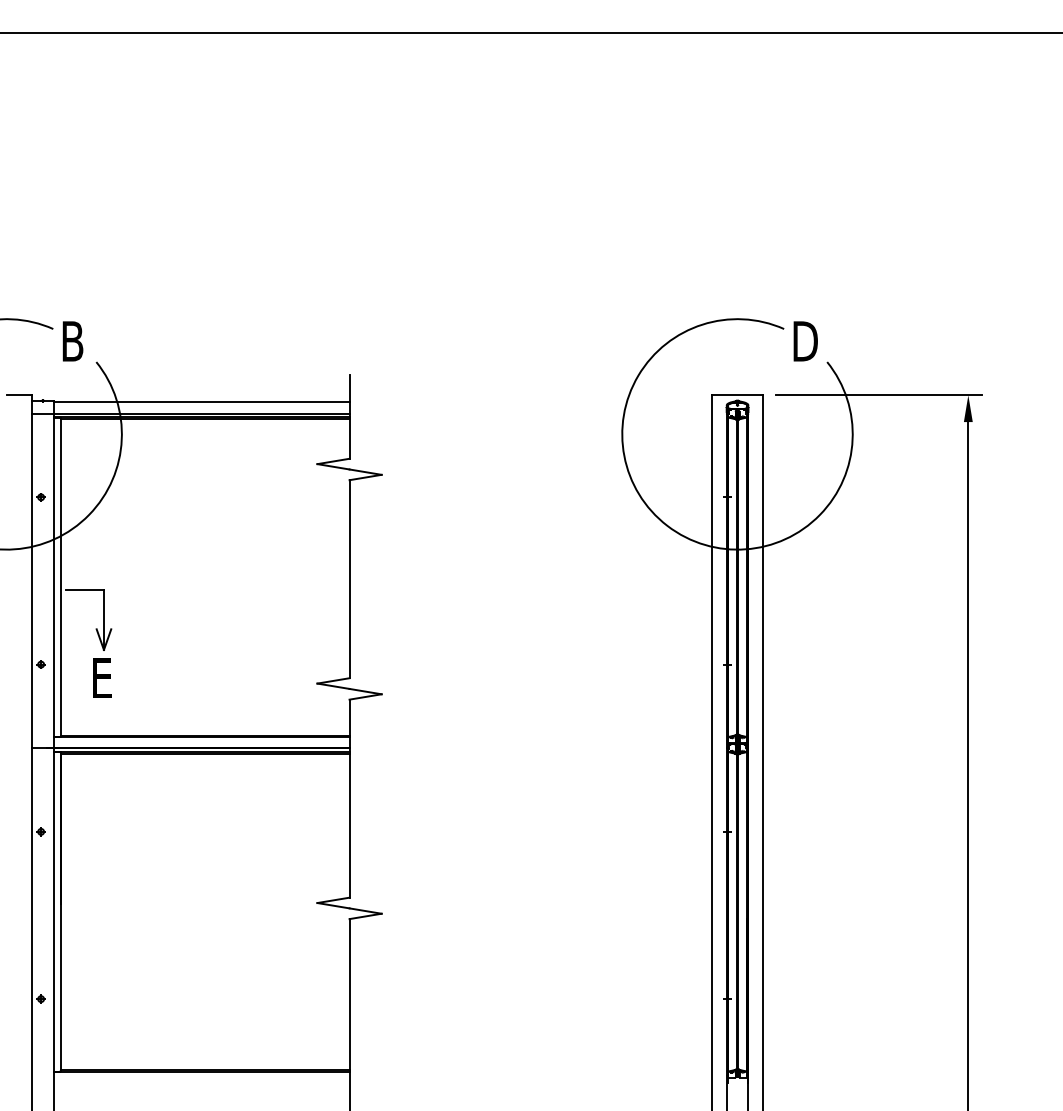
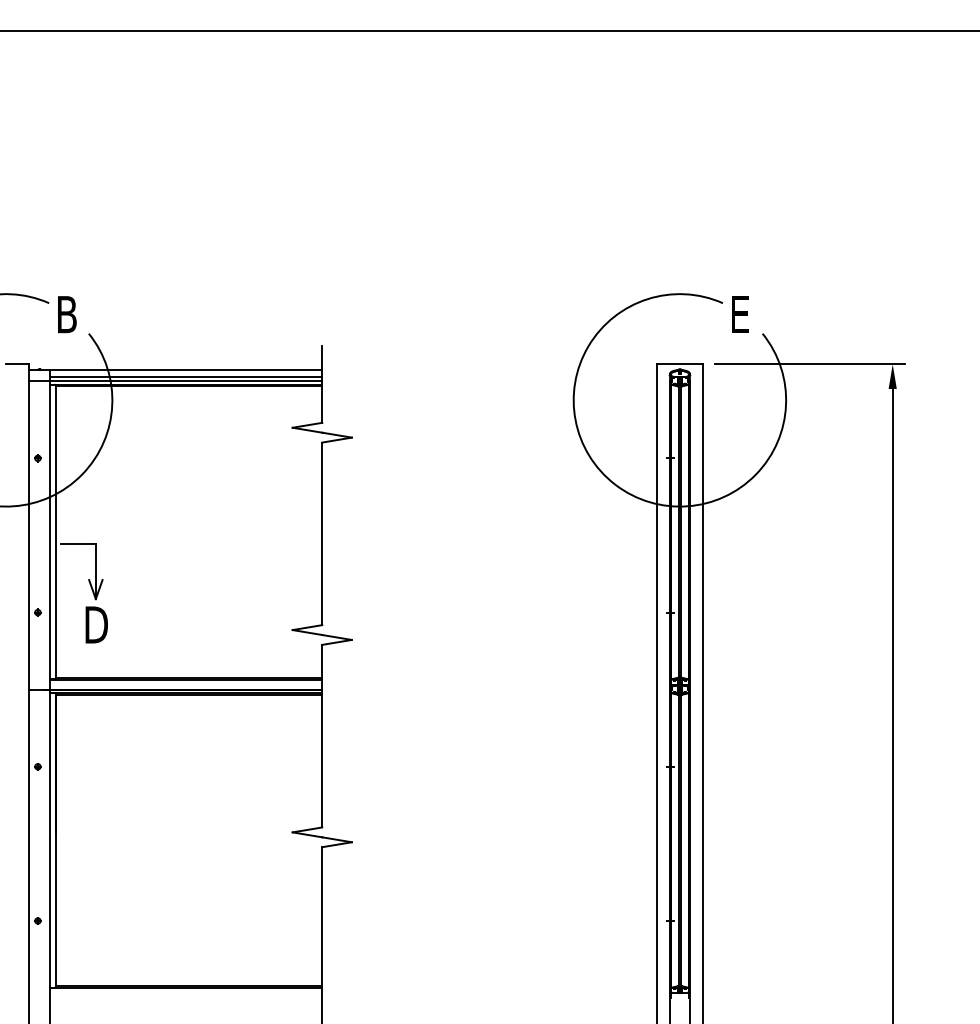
text: (805, 341) -> (742, 314), D -> E
line: (201, 409) -> (185, 377), added
text: (105, 678) -> (97, 625), E -> D

